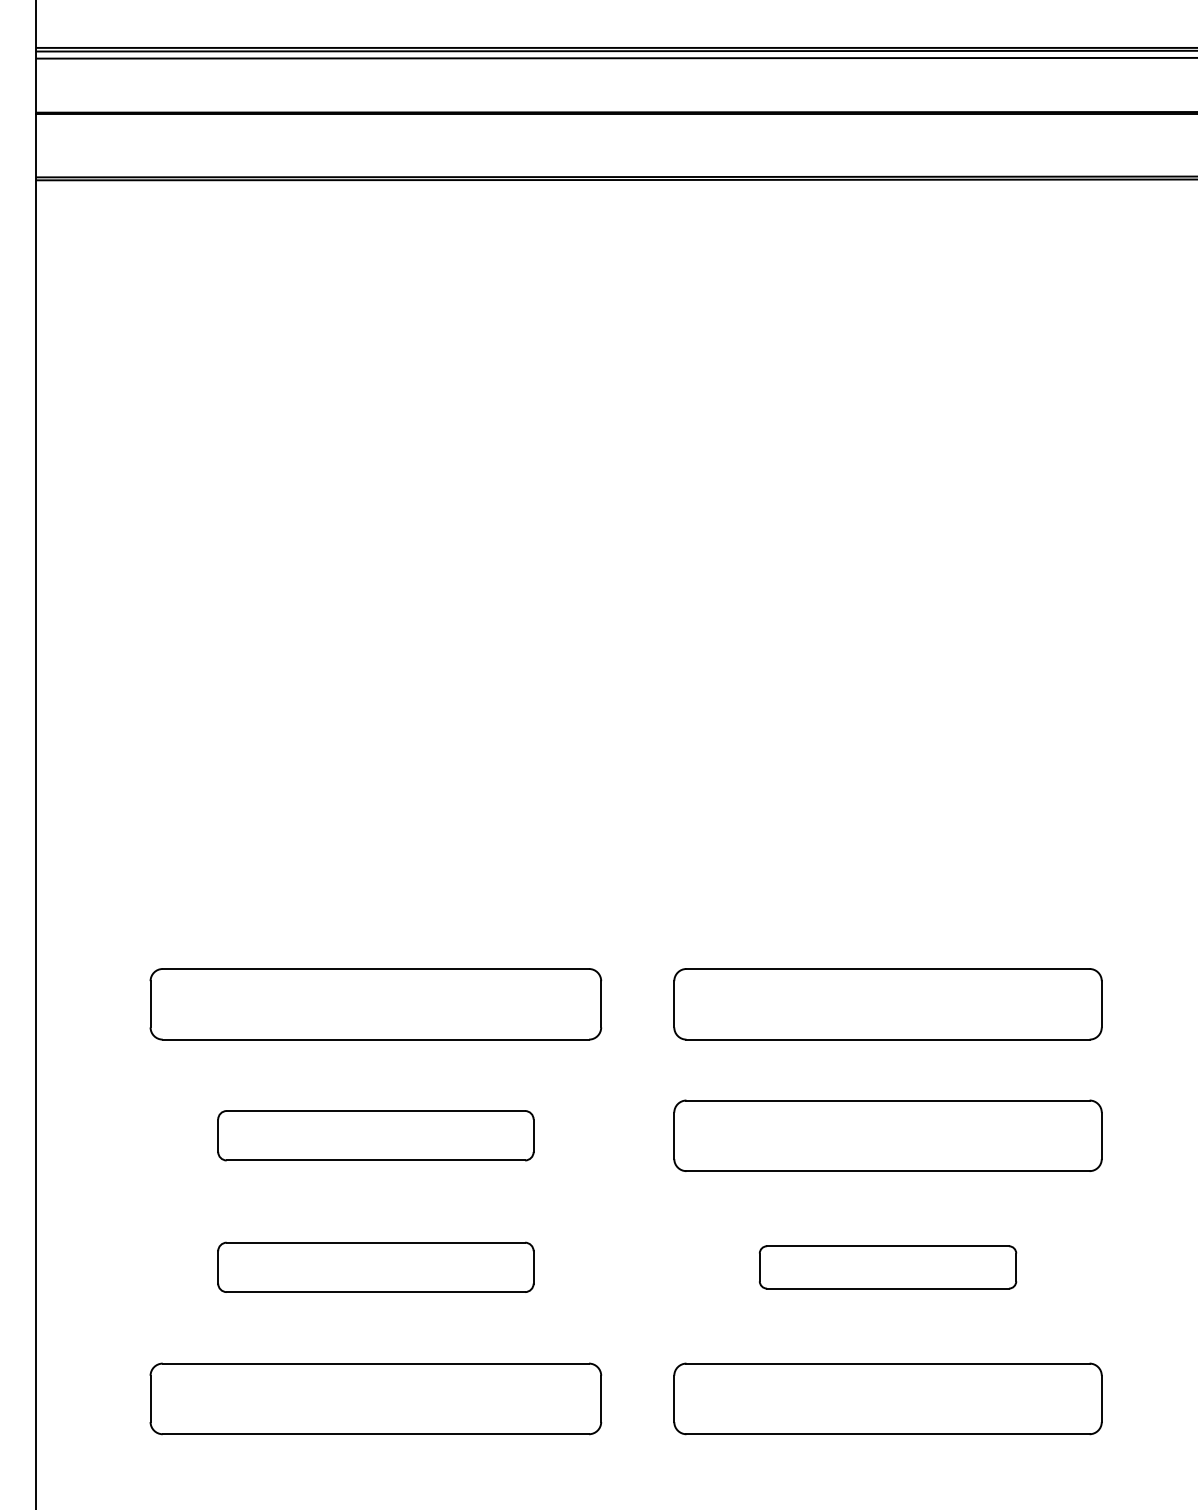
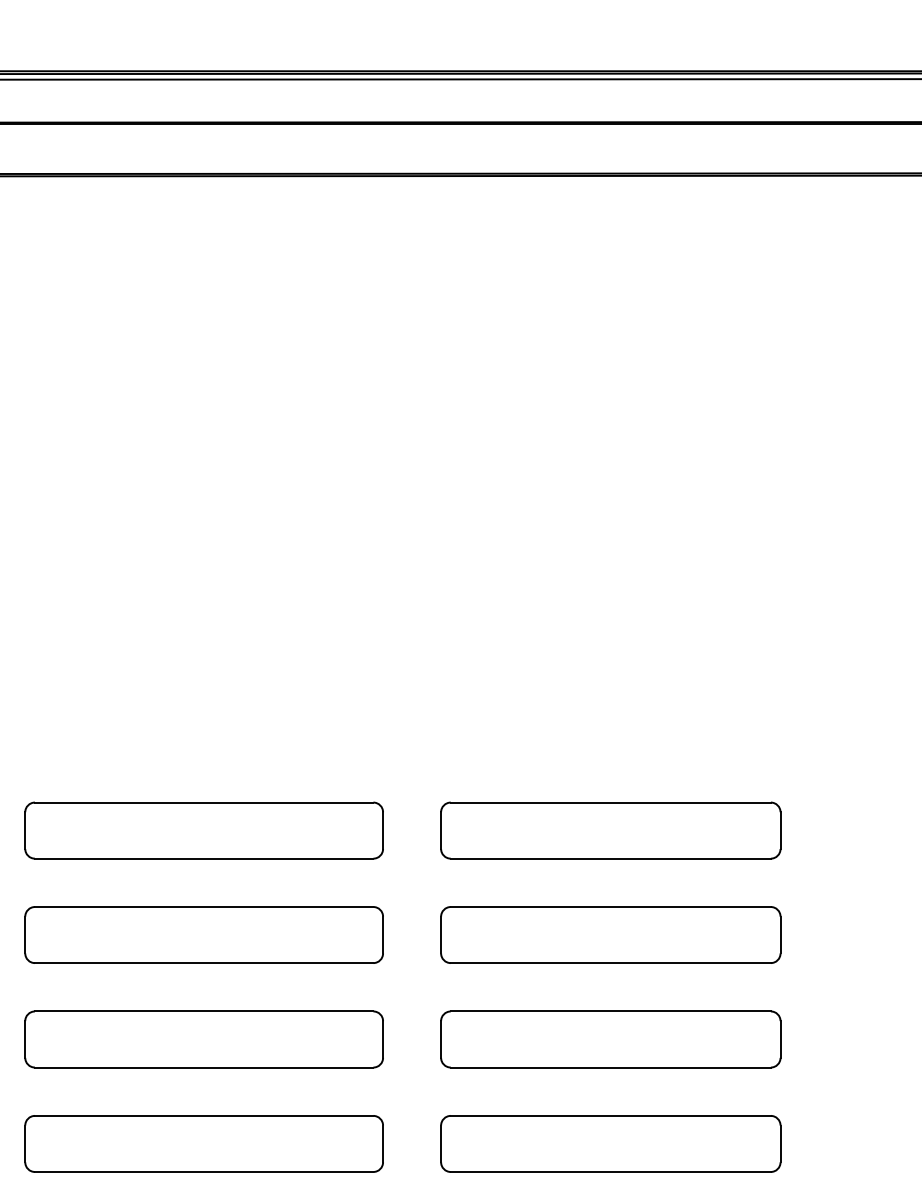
part: (375, 1135) -> (203, 934), size x1.43
part: (375, 1267) -> (203, 1039), size x1.43
part: (887, 1267) -> (610, 1039), size x1.67

